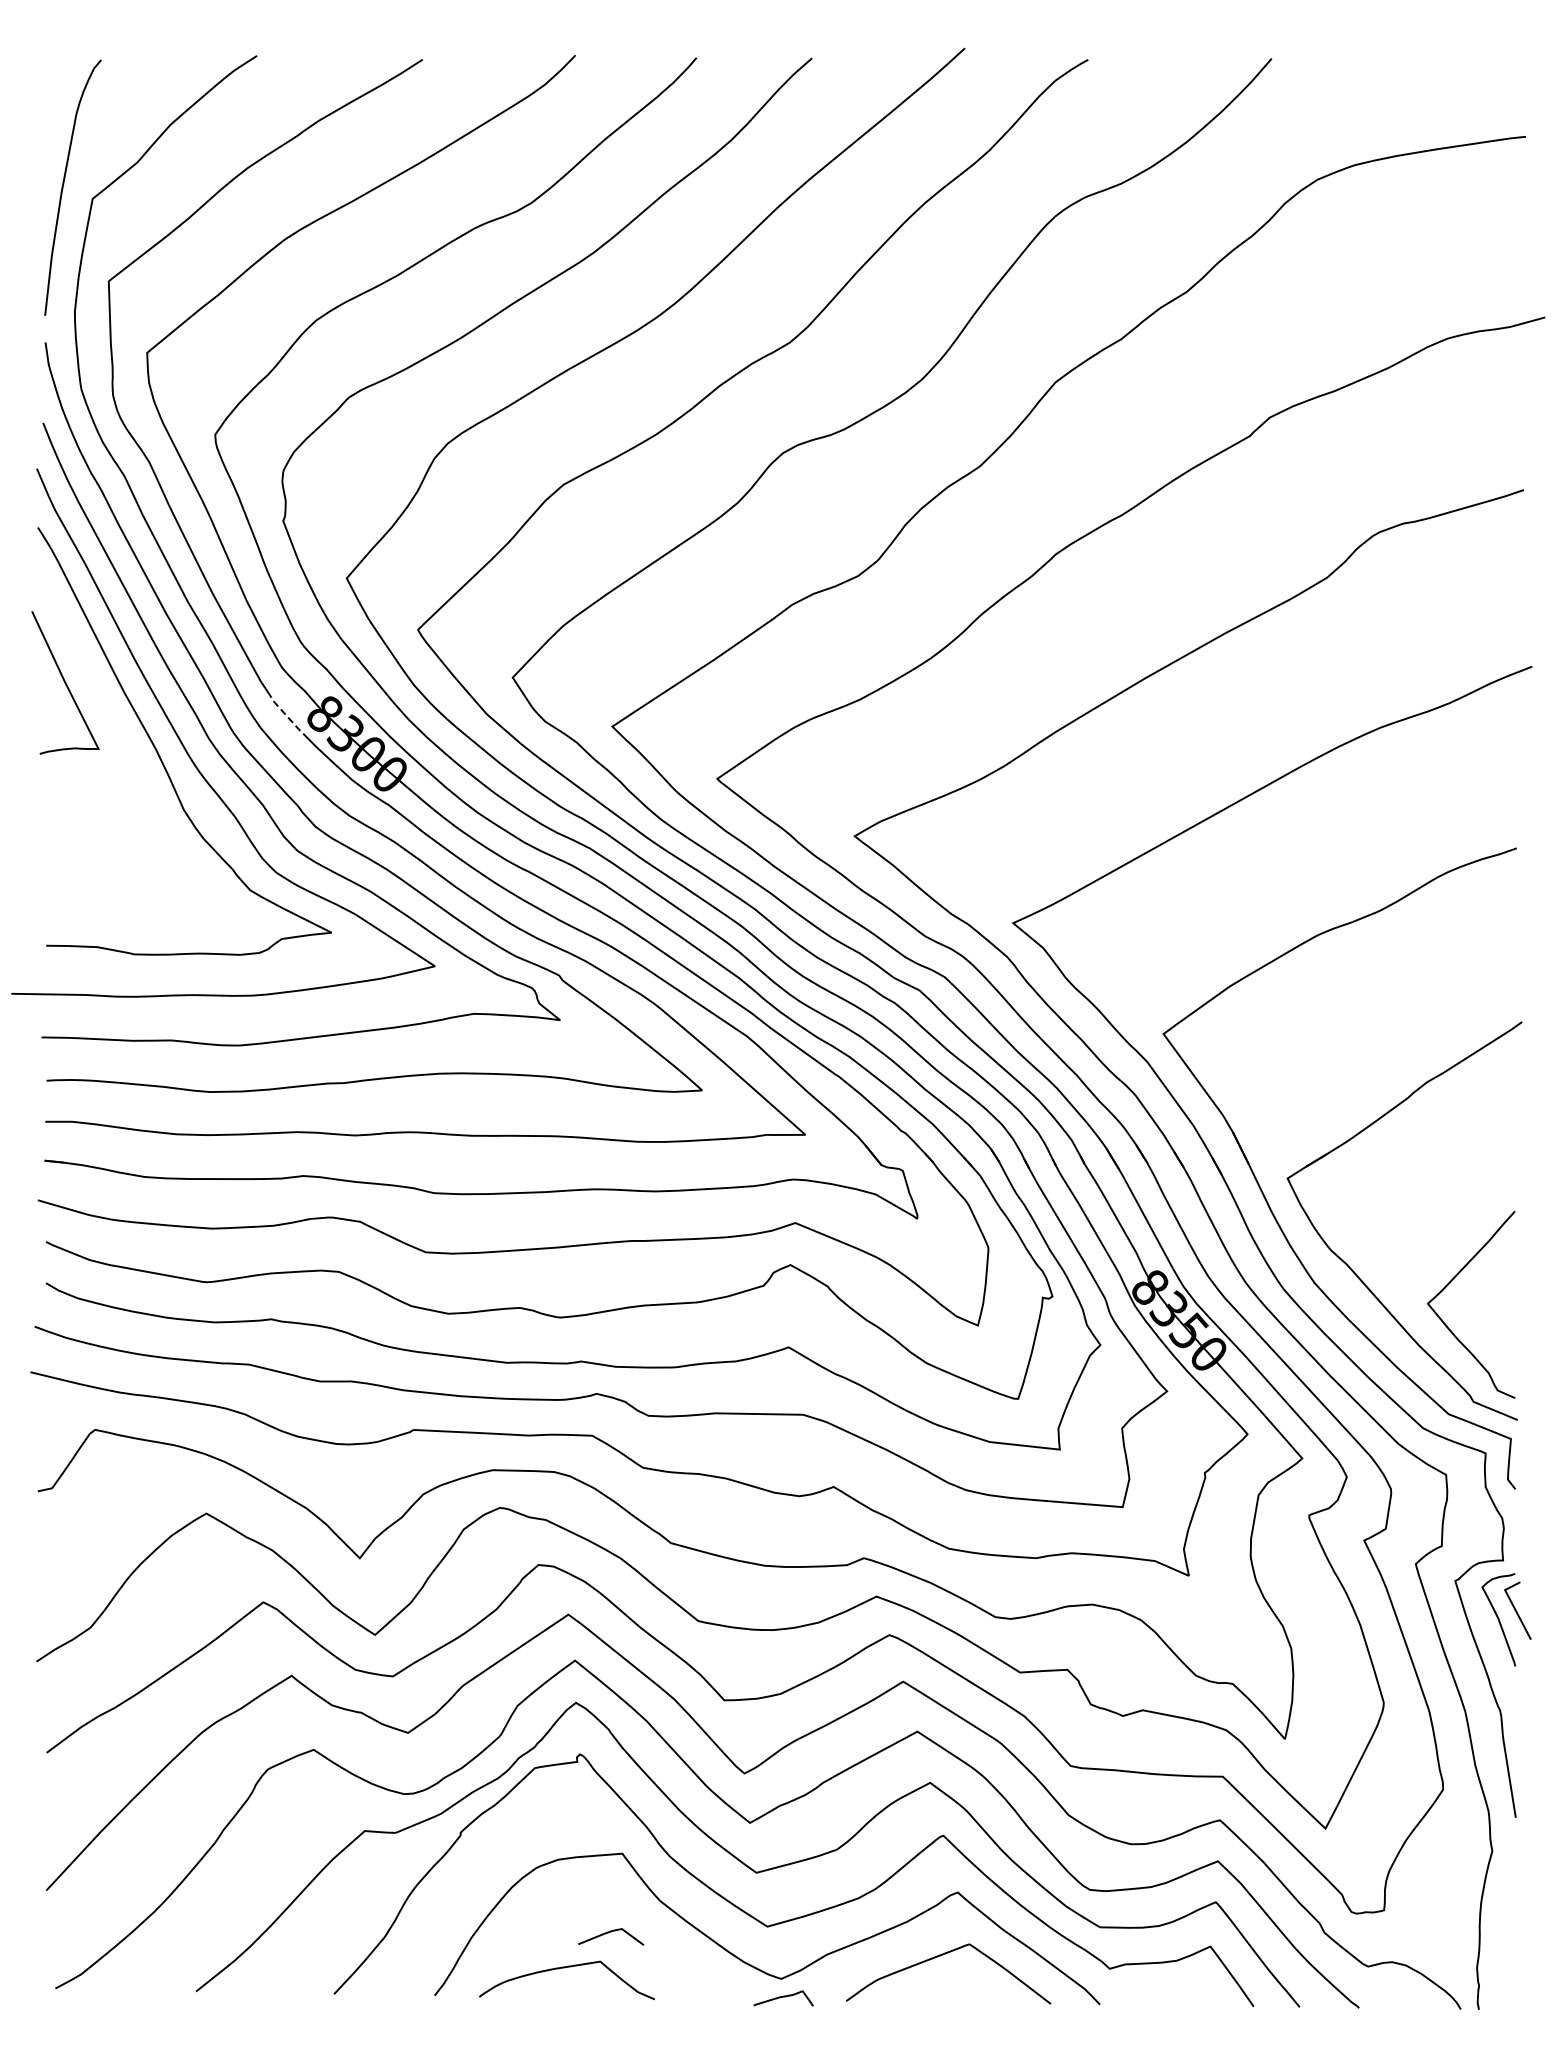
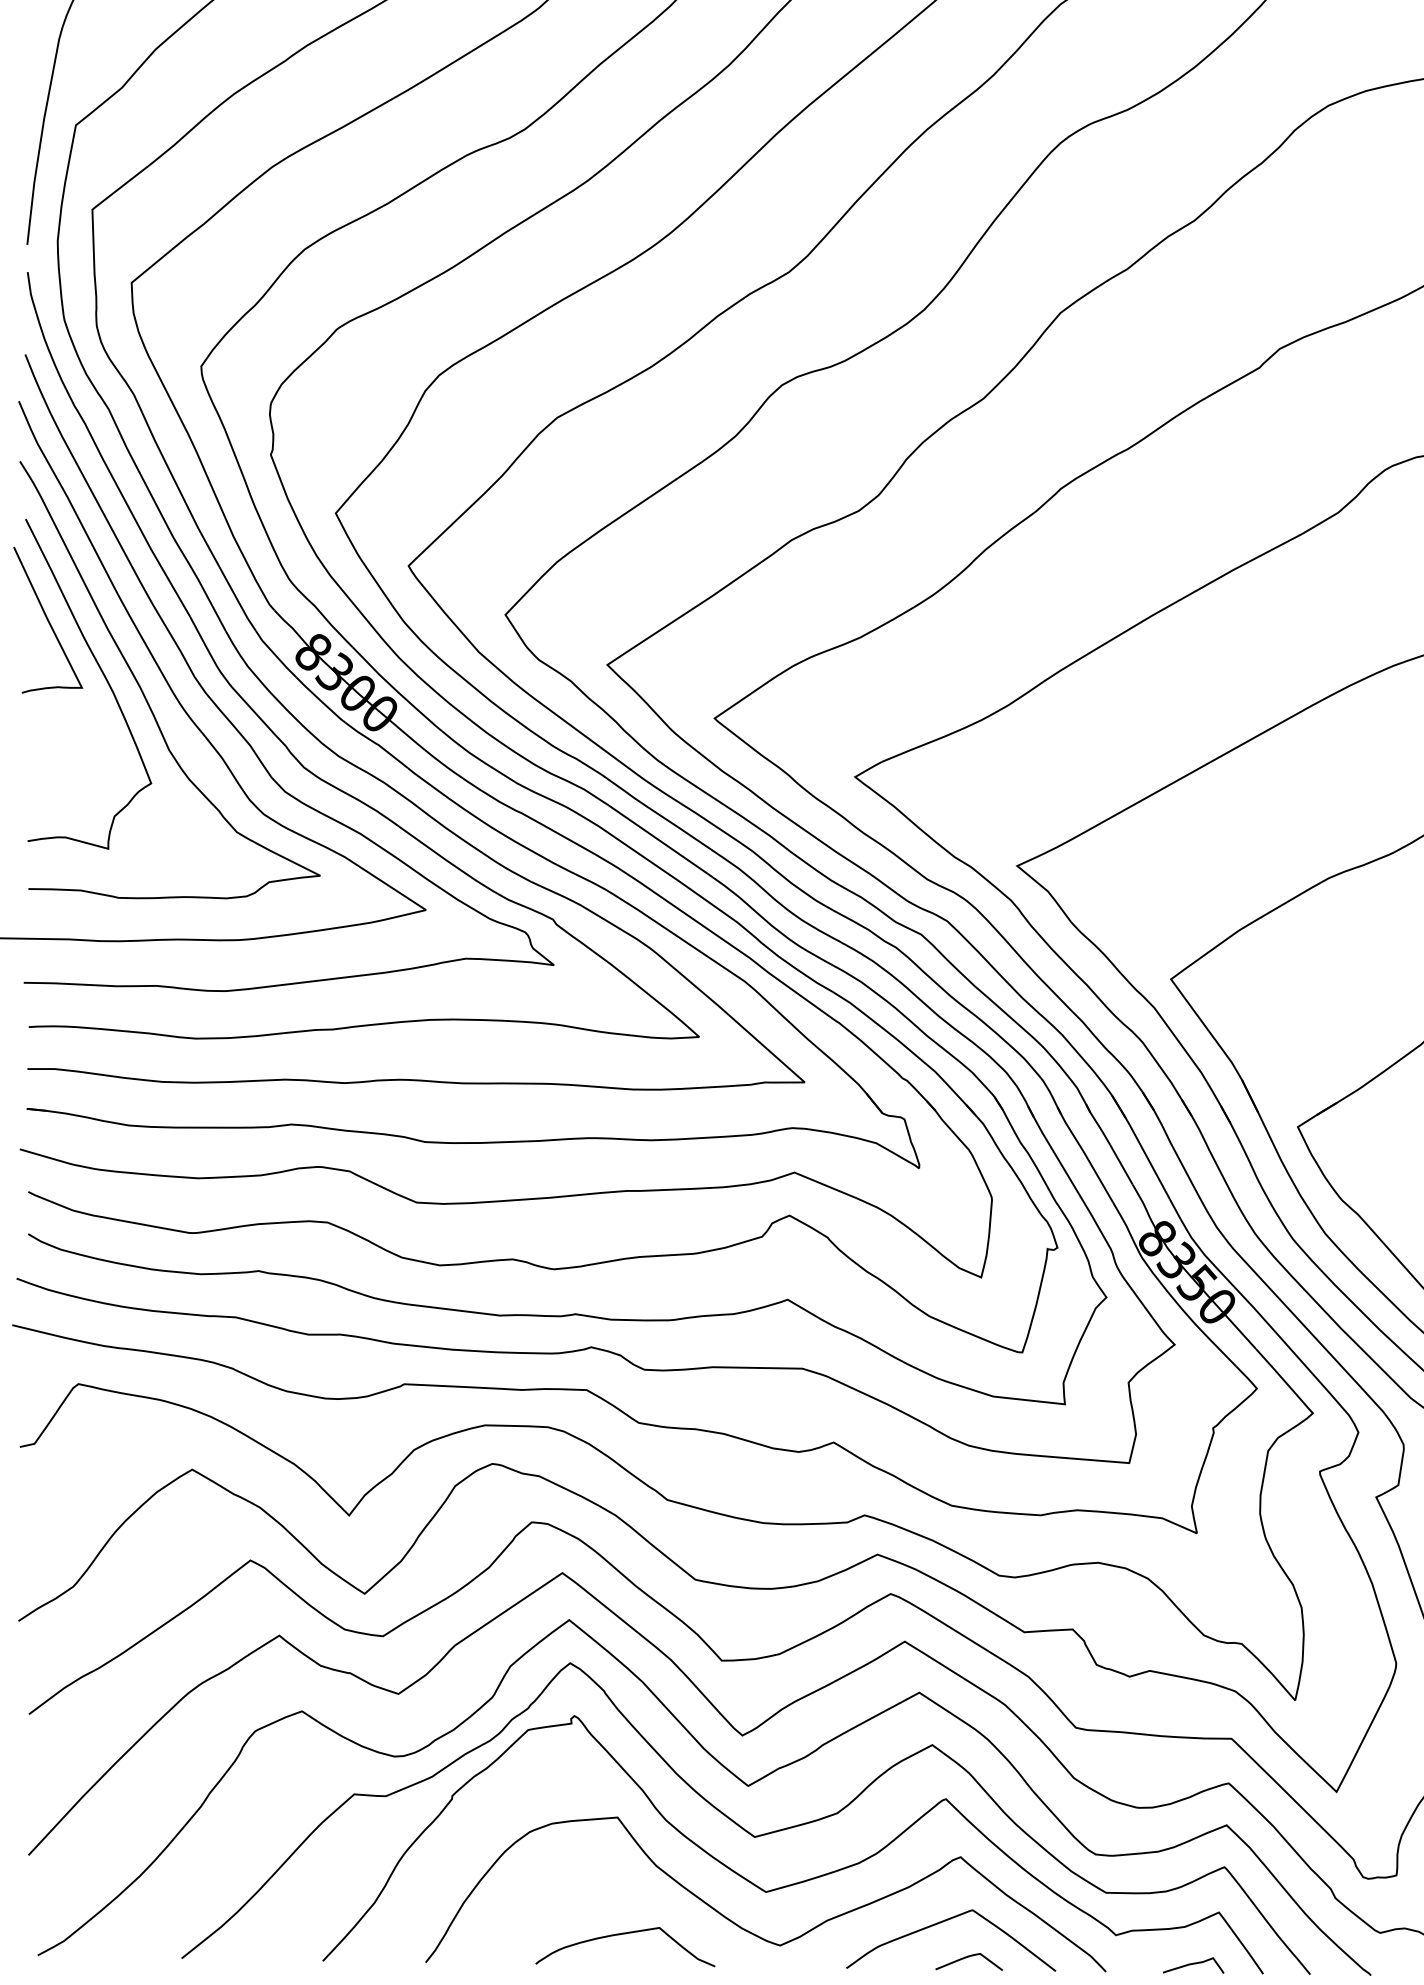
line: (287, 716) -> (275, 654), dashed -> solid
curve: (119, 737) -> (103, 676), added
curve: (611, 1932) -> (969, 1957), moved
curve: (565, 1968) -> (623, 1934), moved
curve: (783, 1997) -> (1193, 1964), moved

